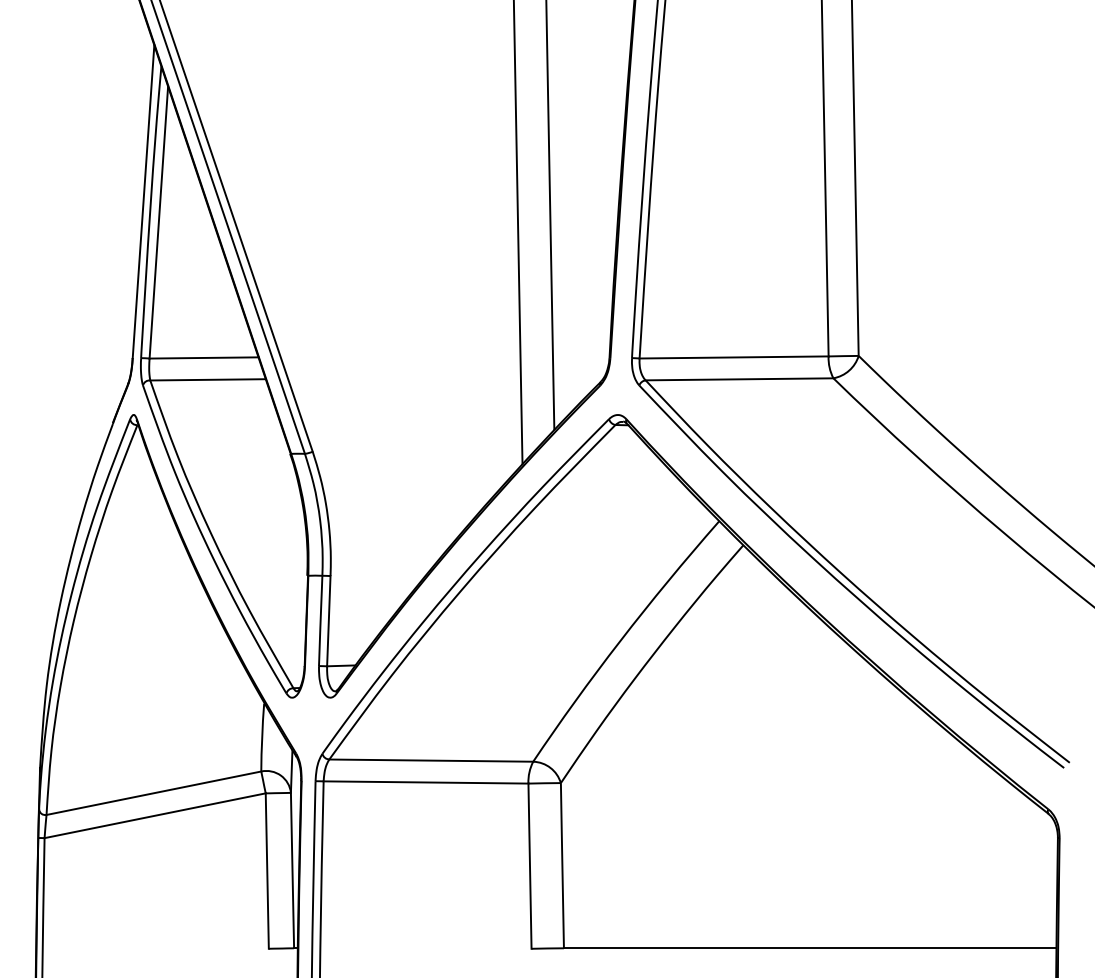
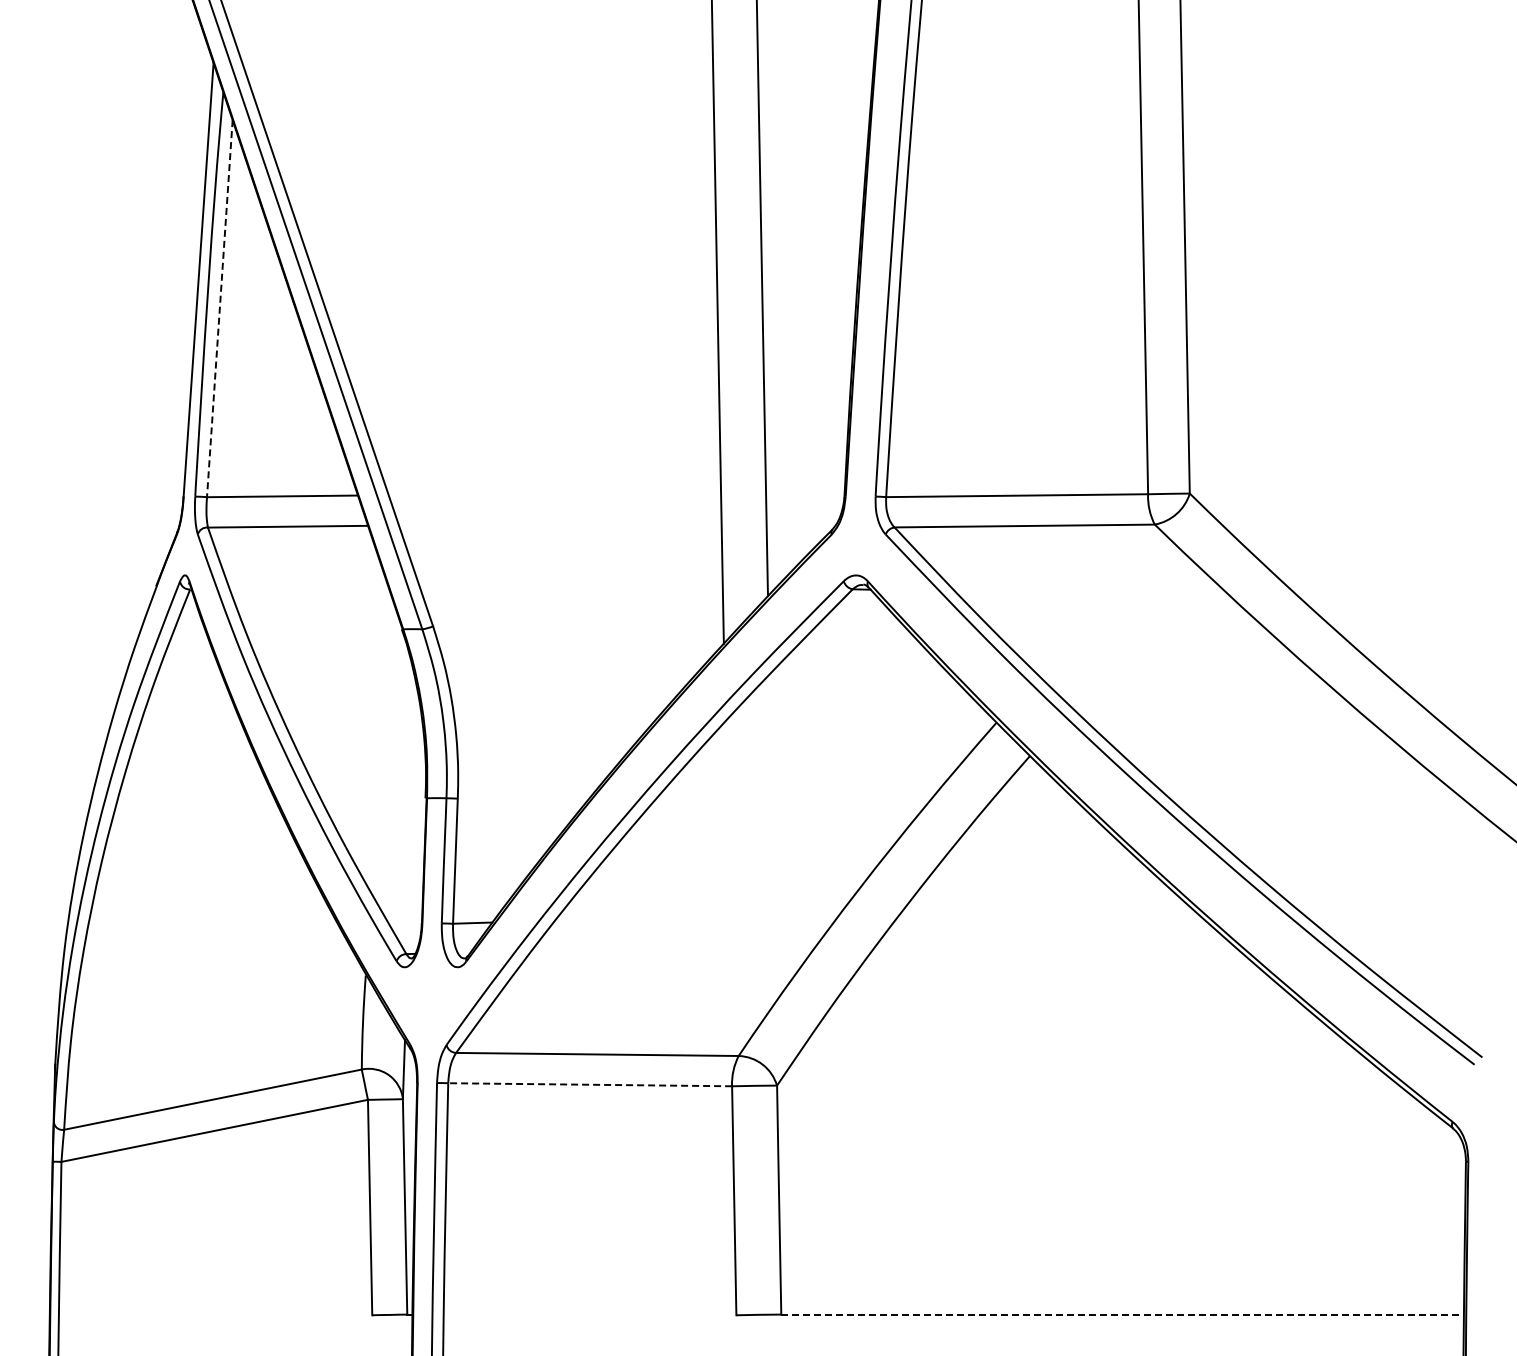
line: (158, 222) -> (219, 308), solid -> dashed
line: (426, 782) -> (590, 1084), solid -> dashed
line: (810, 948) -> (1122, 1314), solid -> dashed

